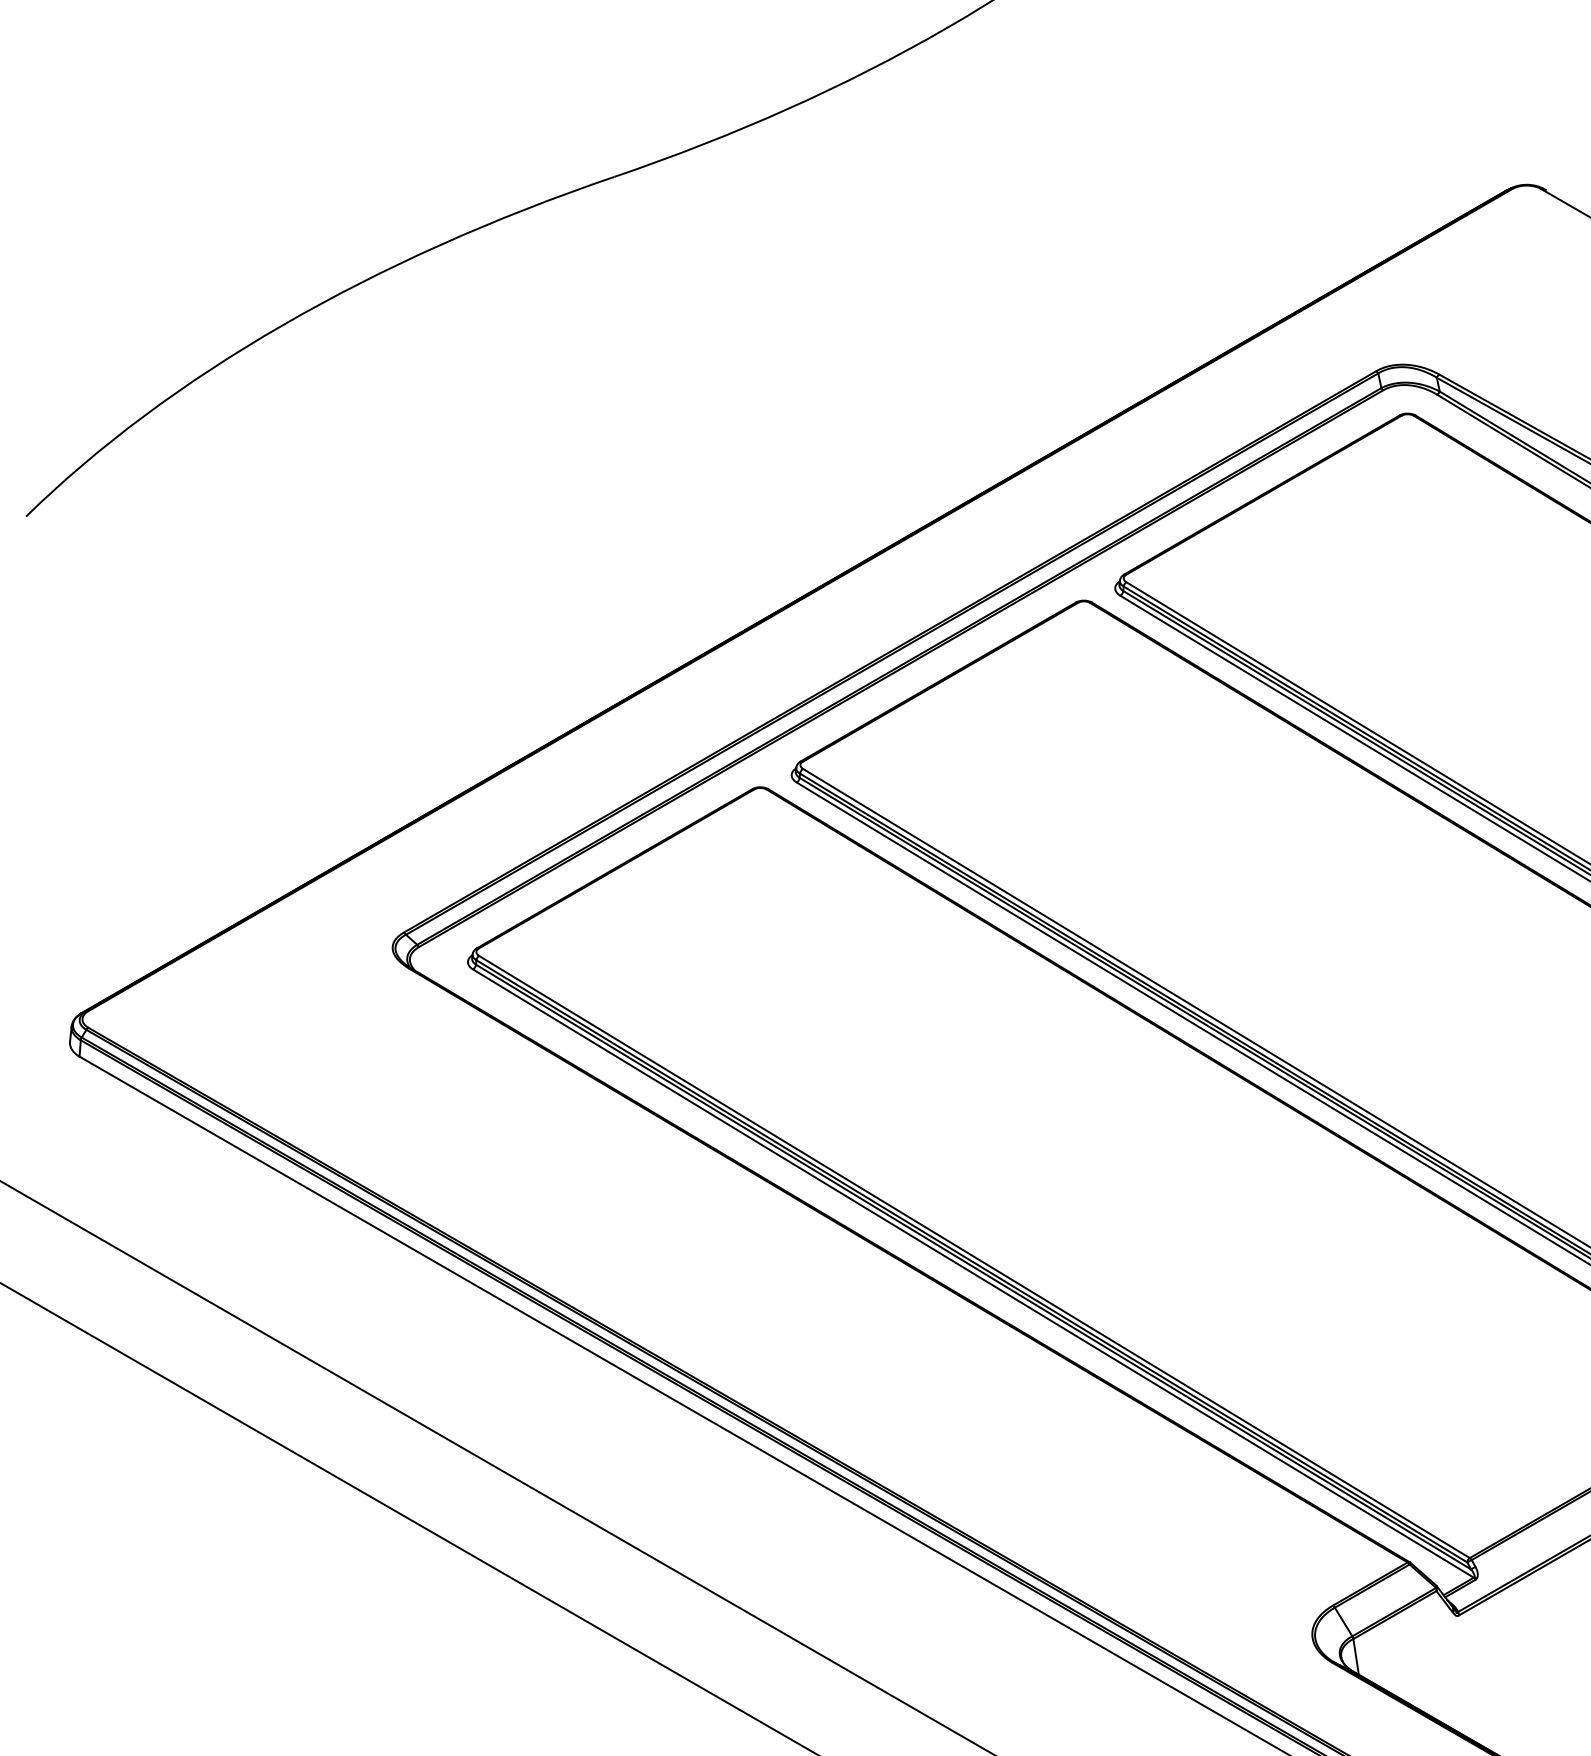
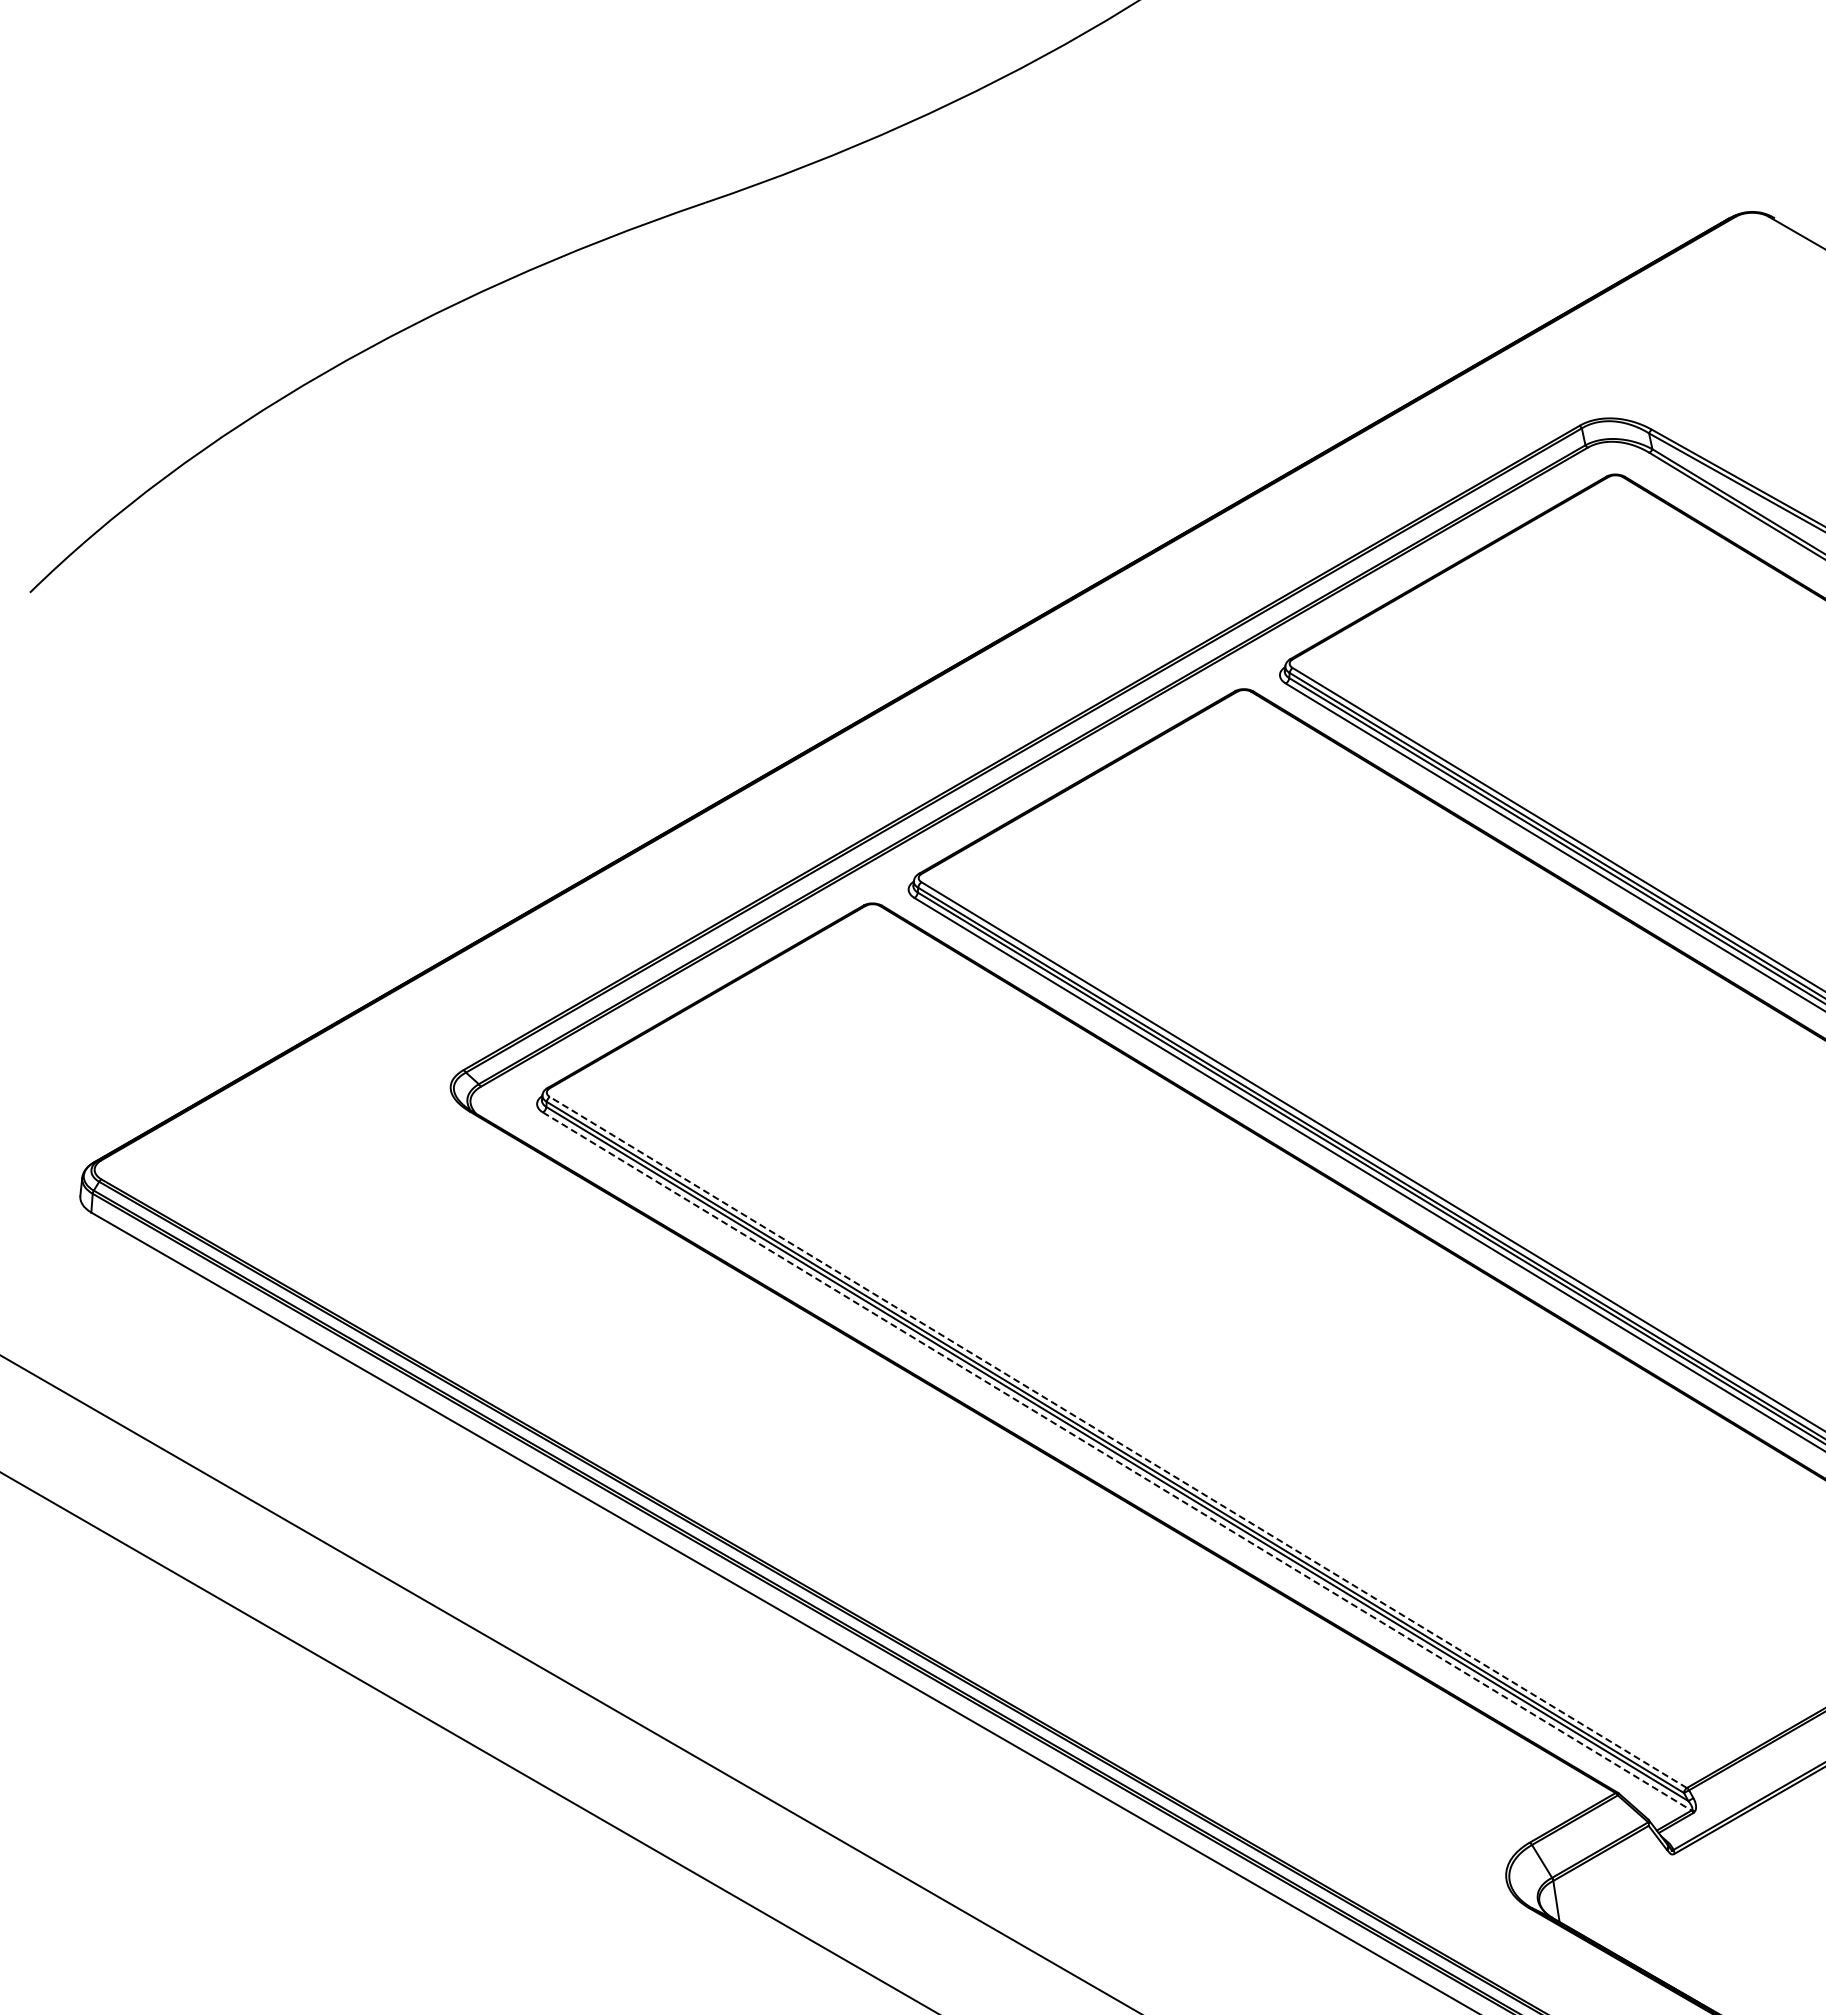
line: (973, 1257) -> (1117, 1442), solid -> dashed
line: (973, 1273) -> (1117, 1461), solid -> dashed

